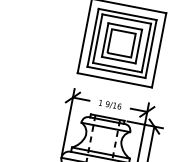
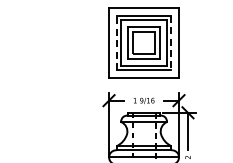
line: (92, 37) -> (116, 42), solid -> dashed
line: (151, 49) -> (171, 43), solid -> dashed

